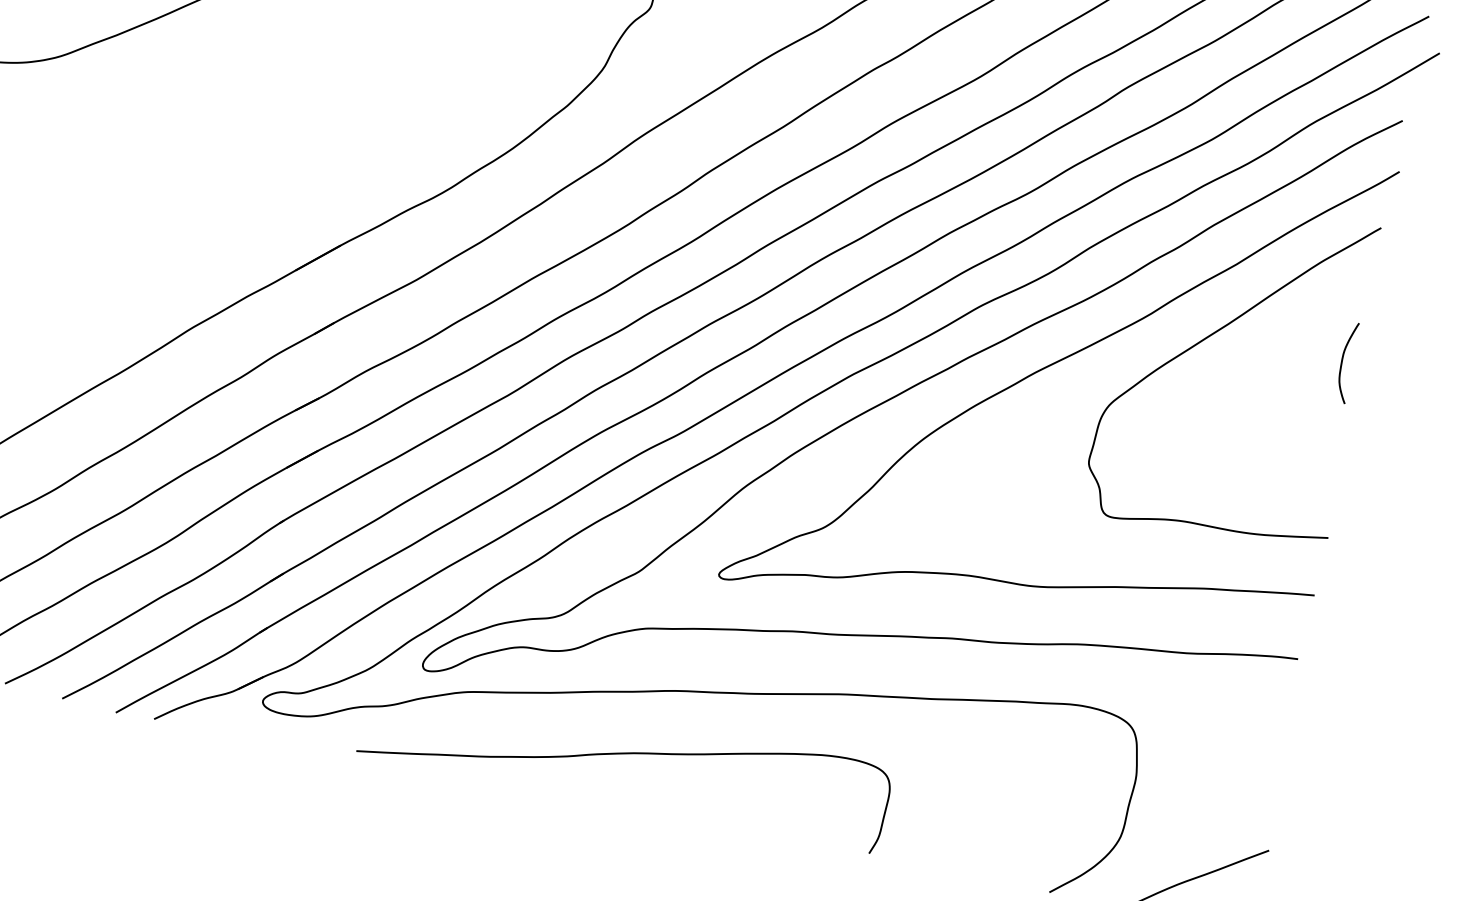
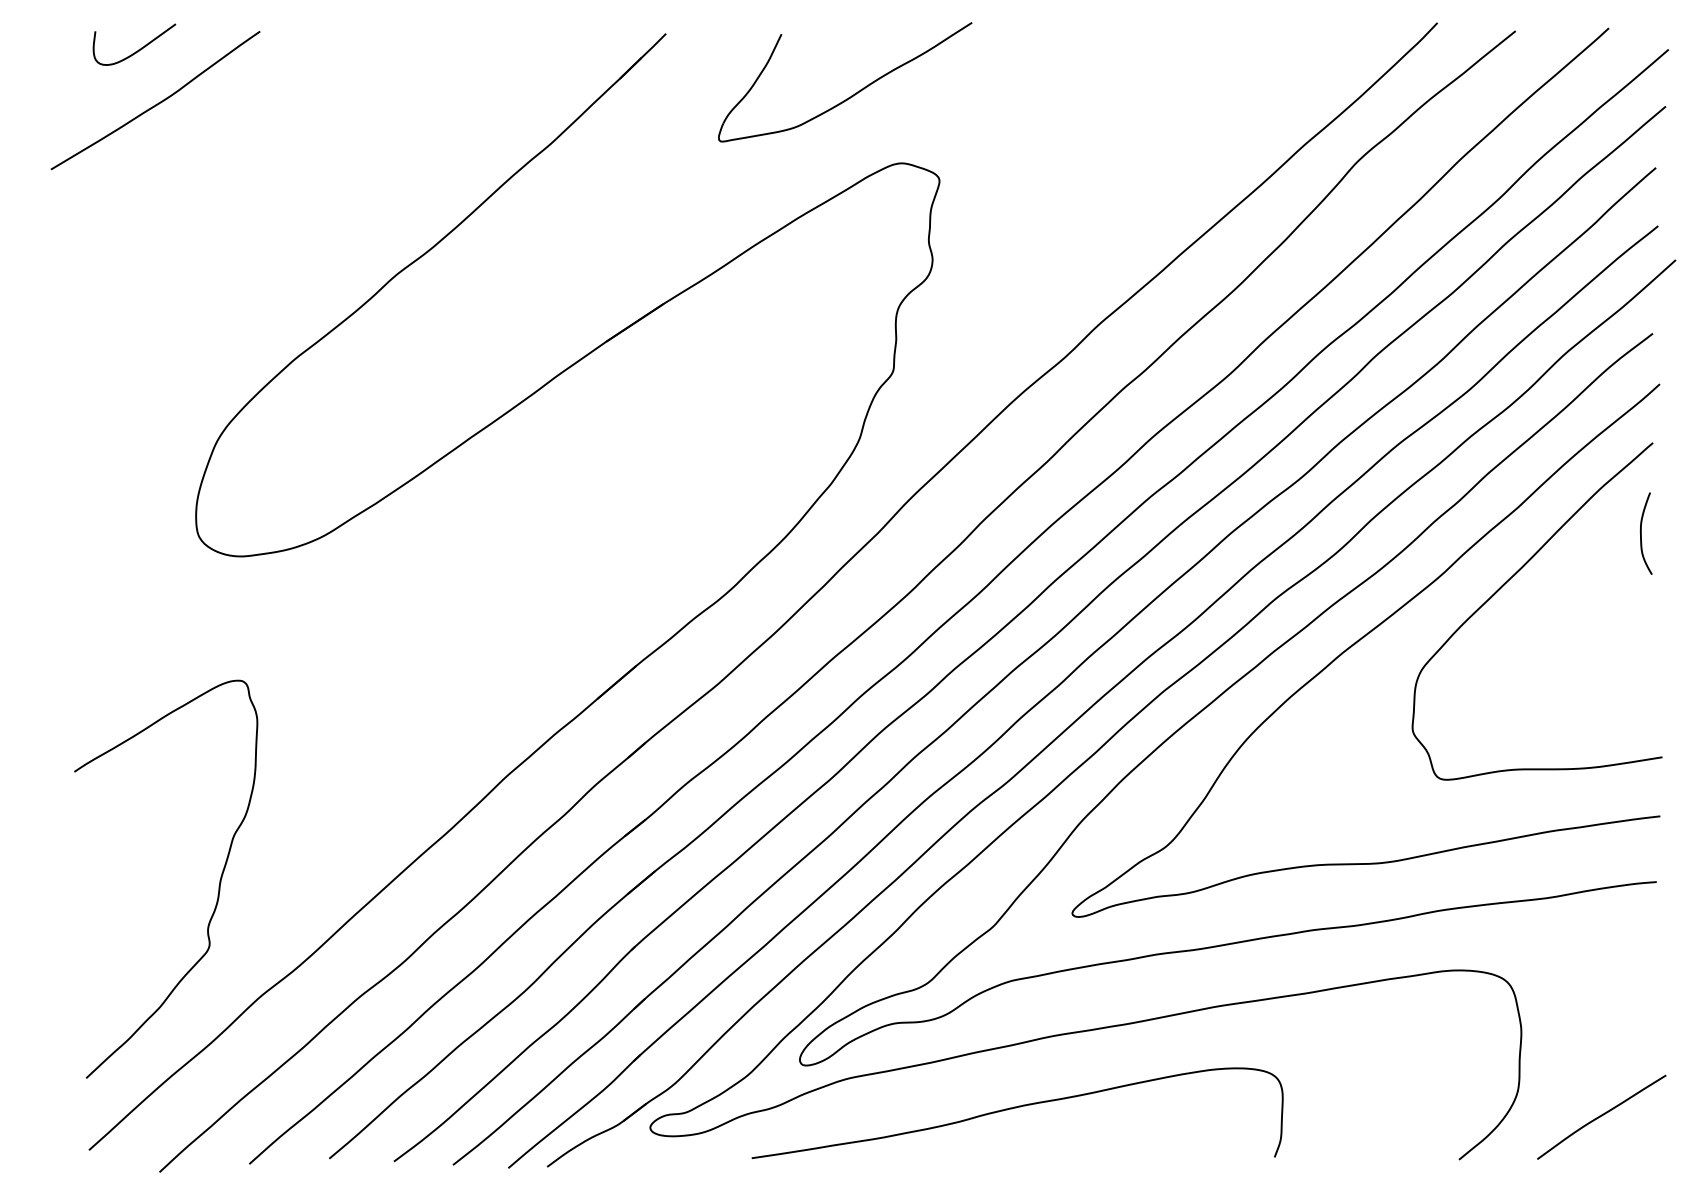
curve: (1342, 361) -> (1641, 533), moved

